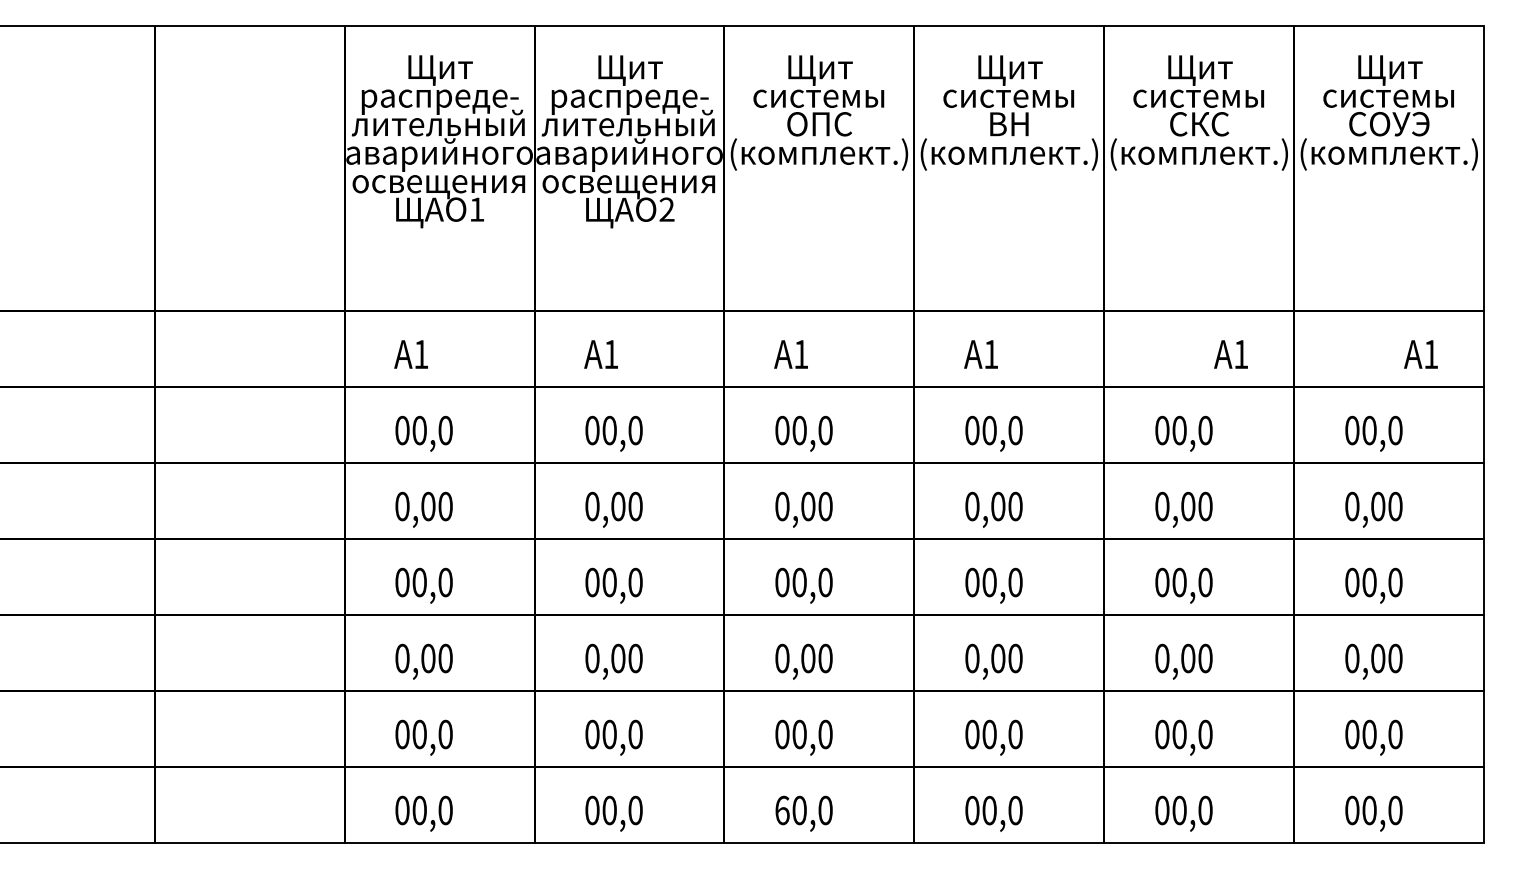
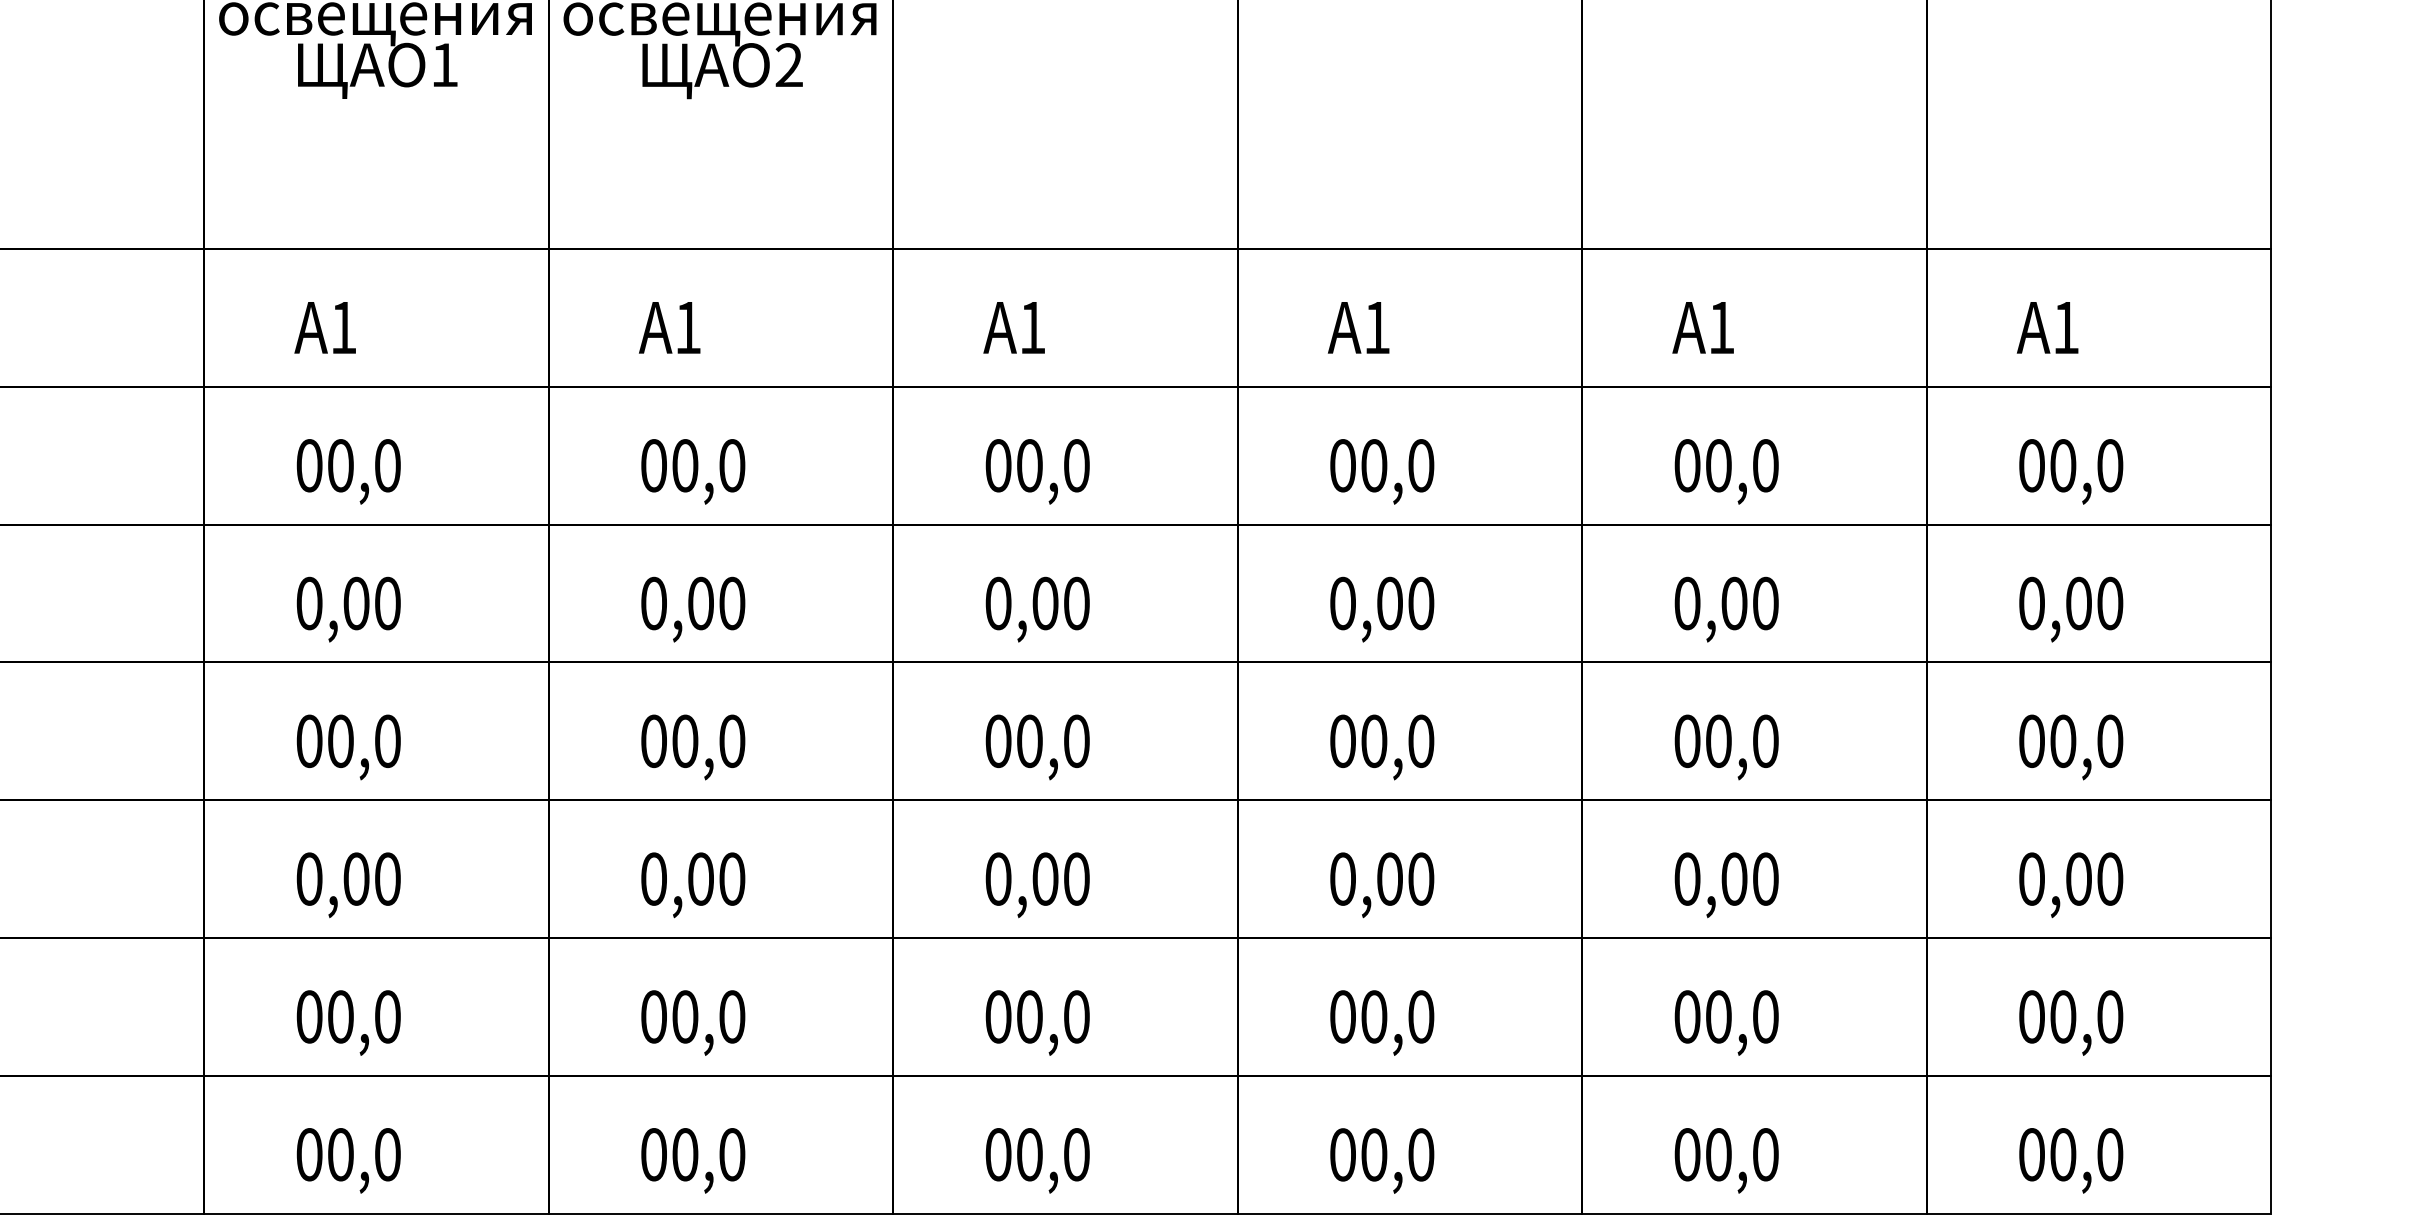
text: (1230, 354) -> (1702, 327), moved
text: (1420, 354) -> (2046, 327), moved
text: (782, 810) -> (998, 1154), 60,0 -> 00,0

